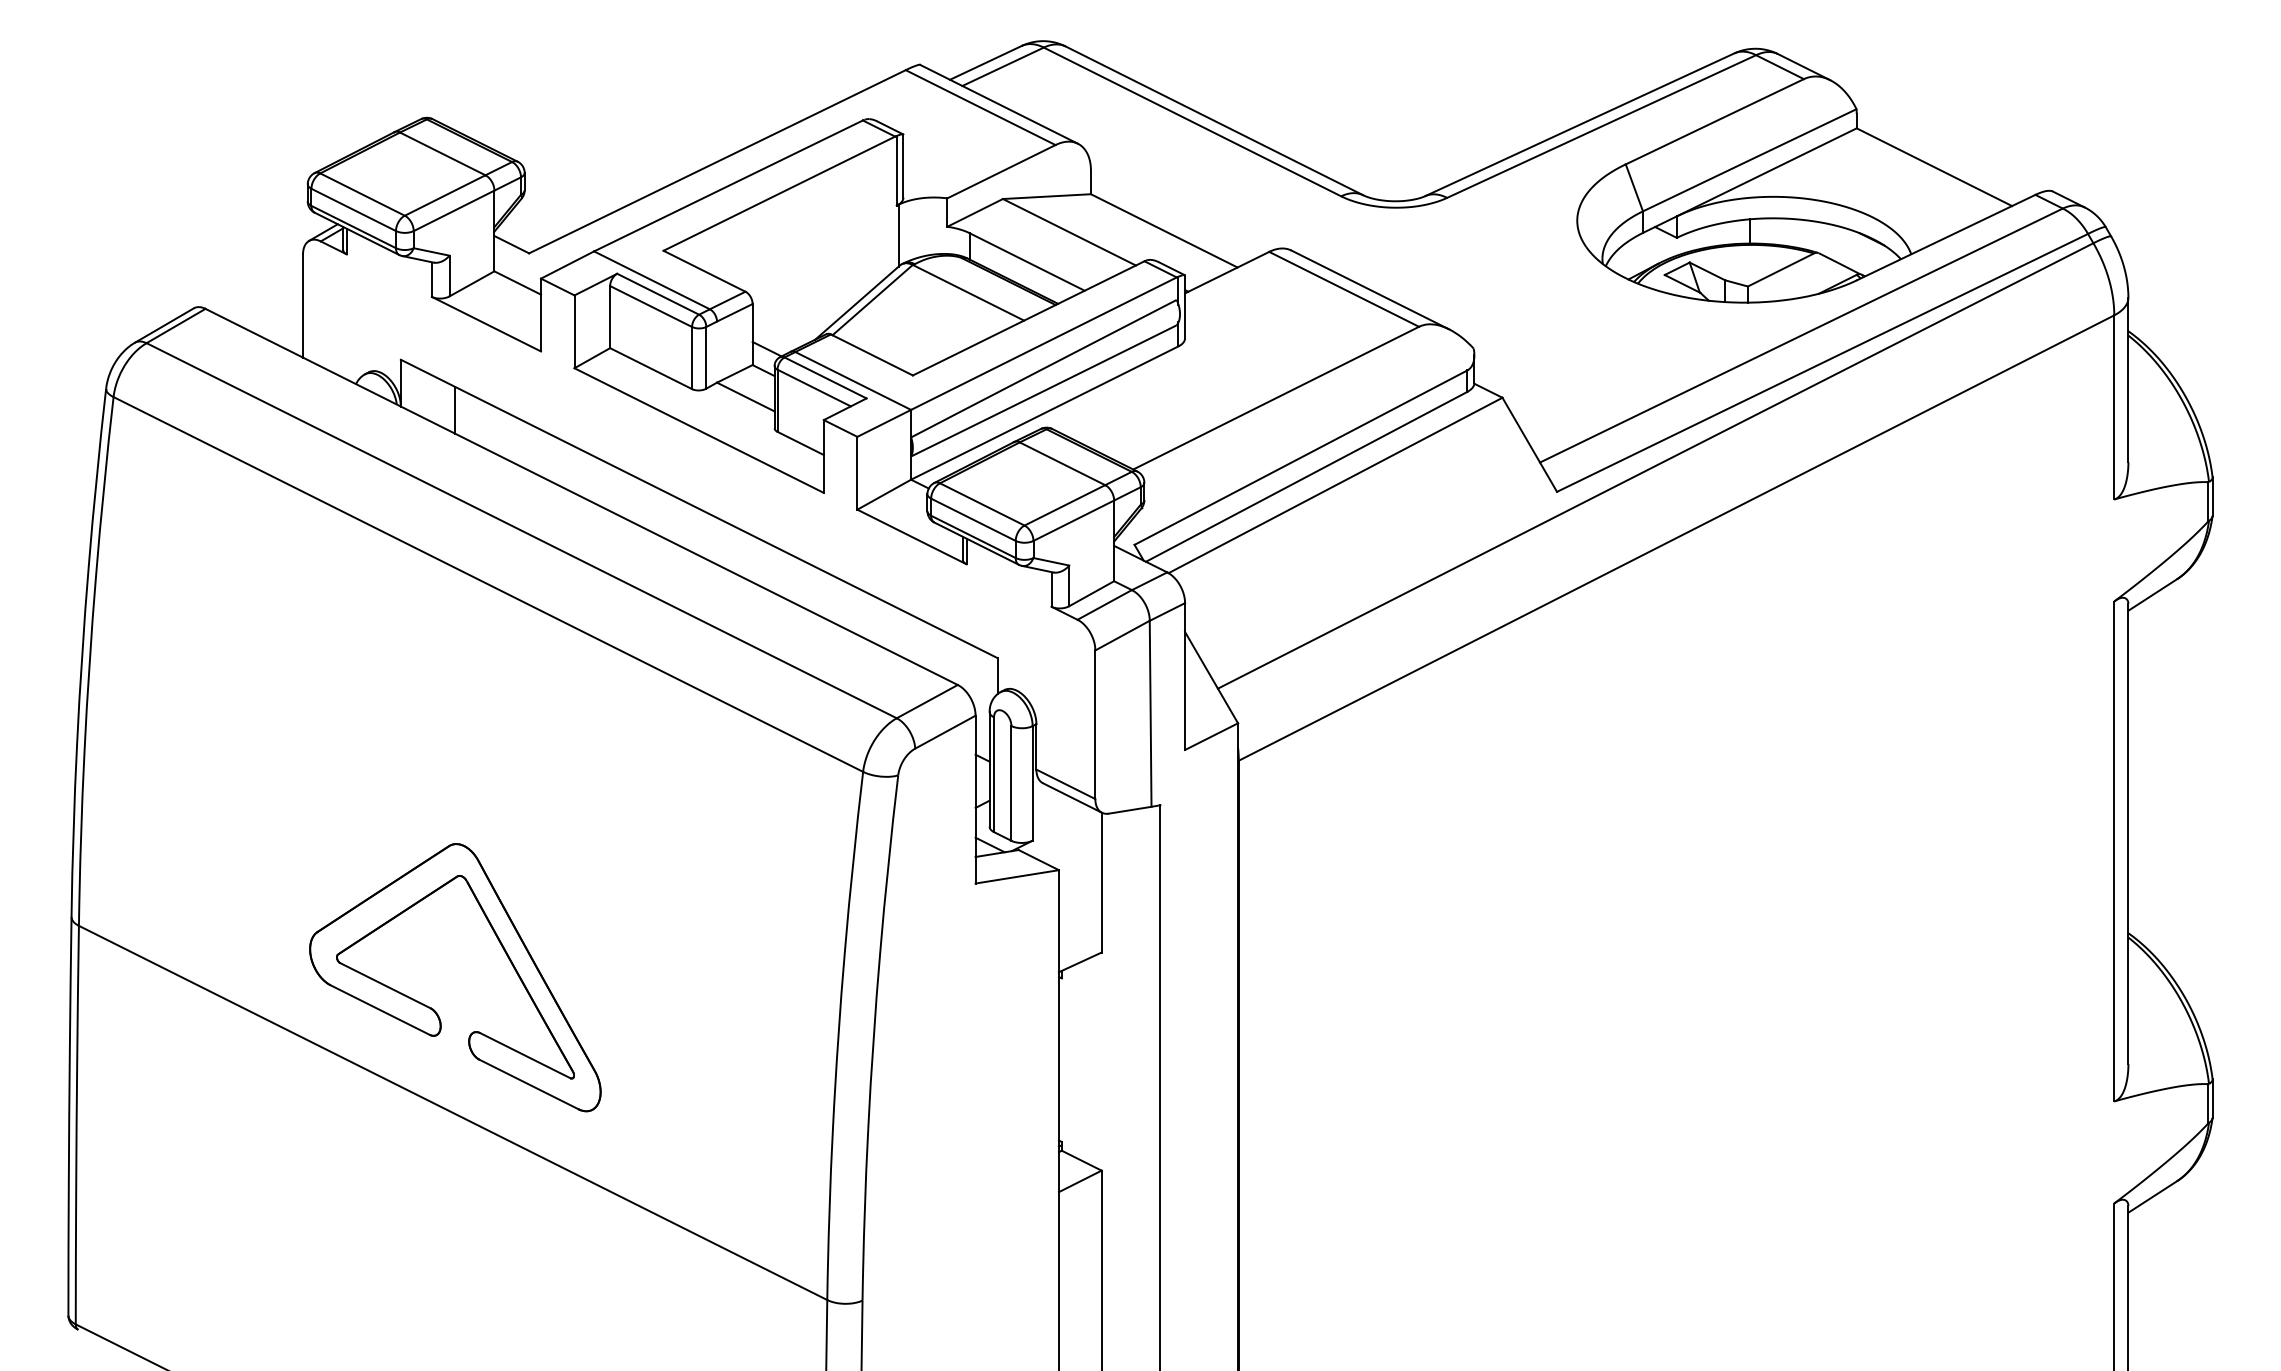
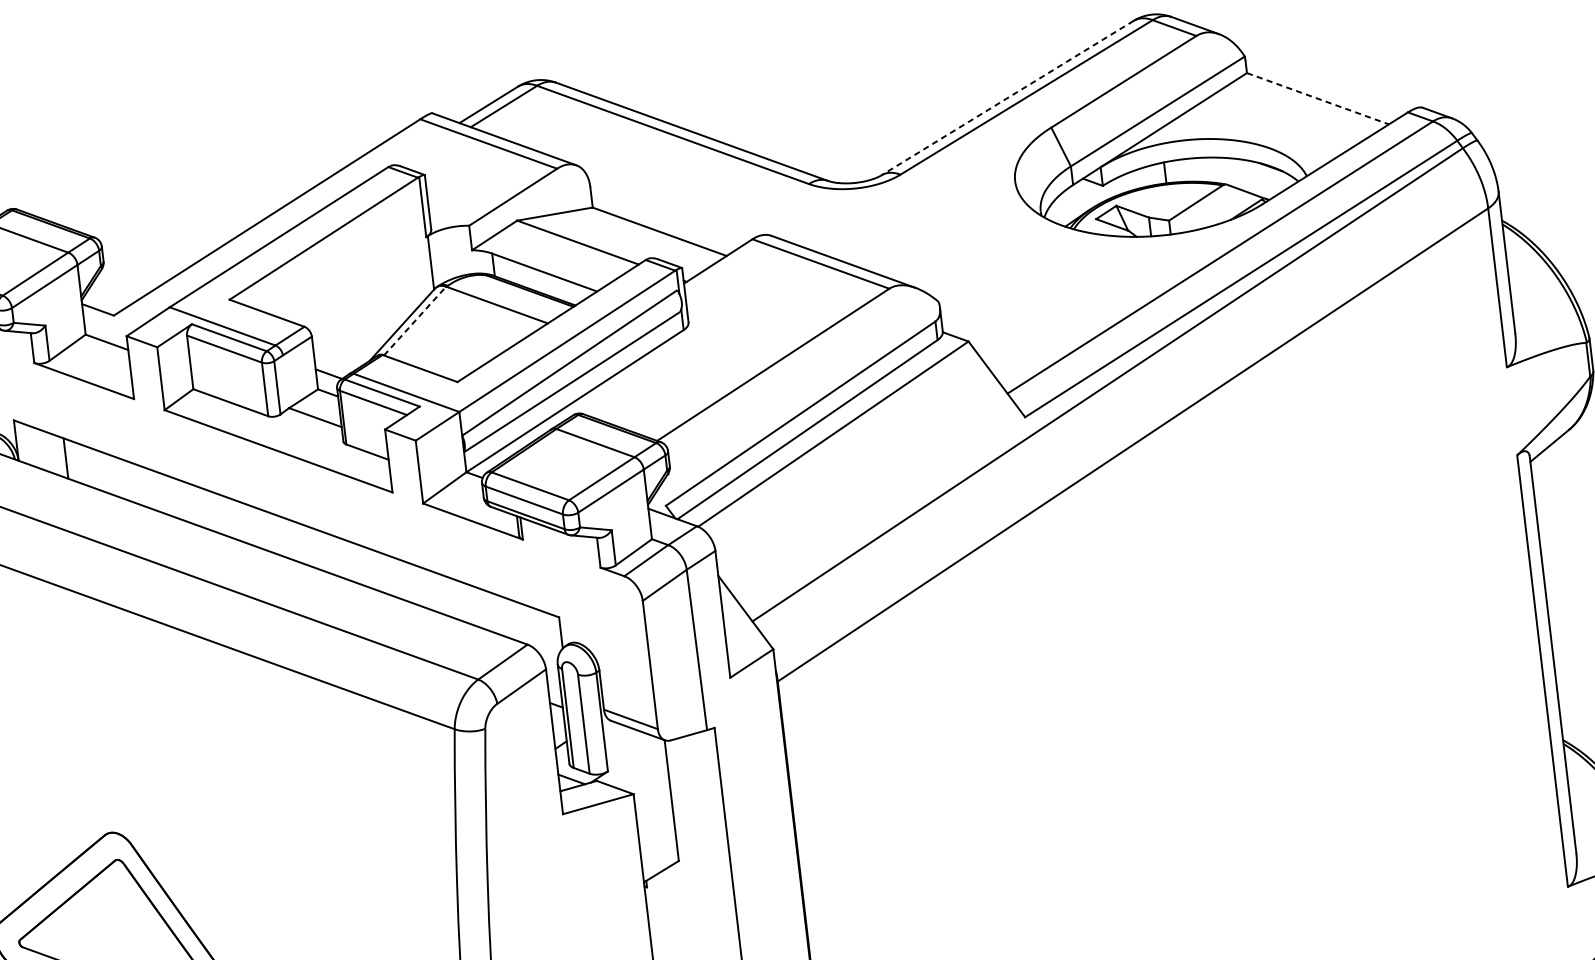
line: (1579, 124) -> (1007, 97), solid -> dashed
line: (1934, 167) -> (1318, 99), solid -> dashed
line: (873, 299) -> (415, 320), solid -> dashed

